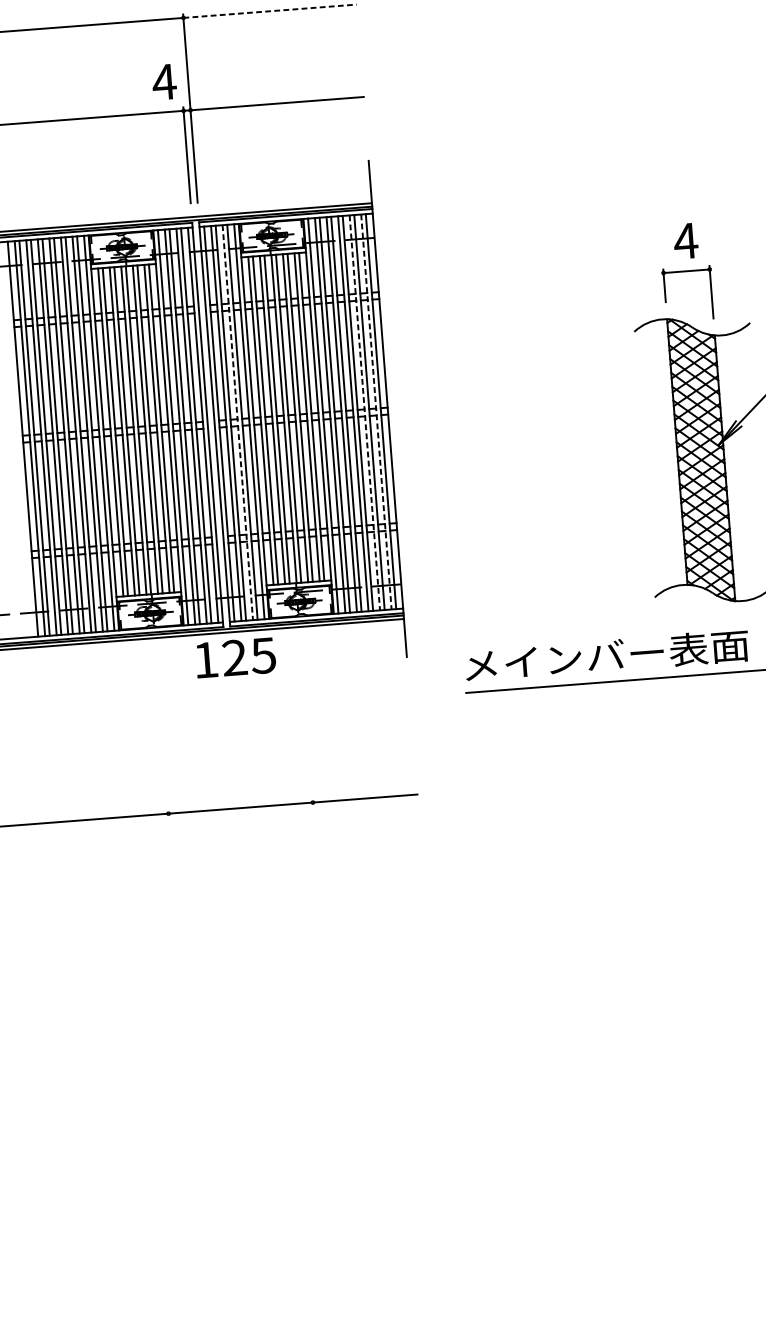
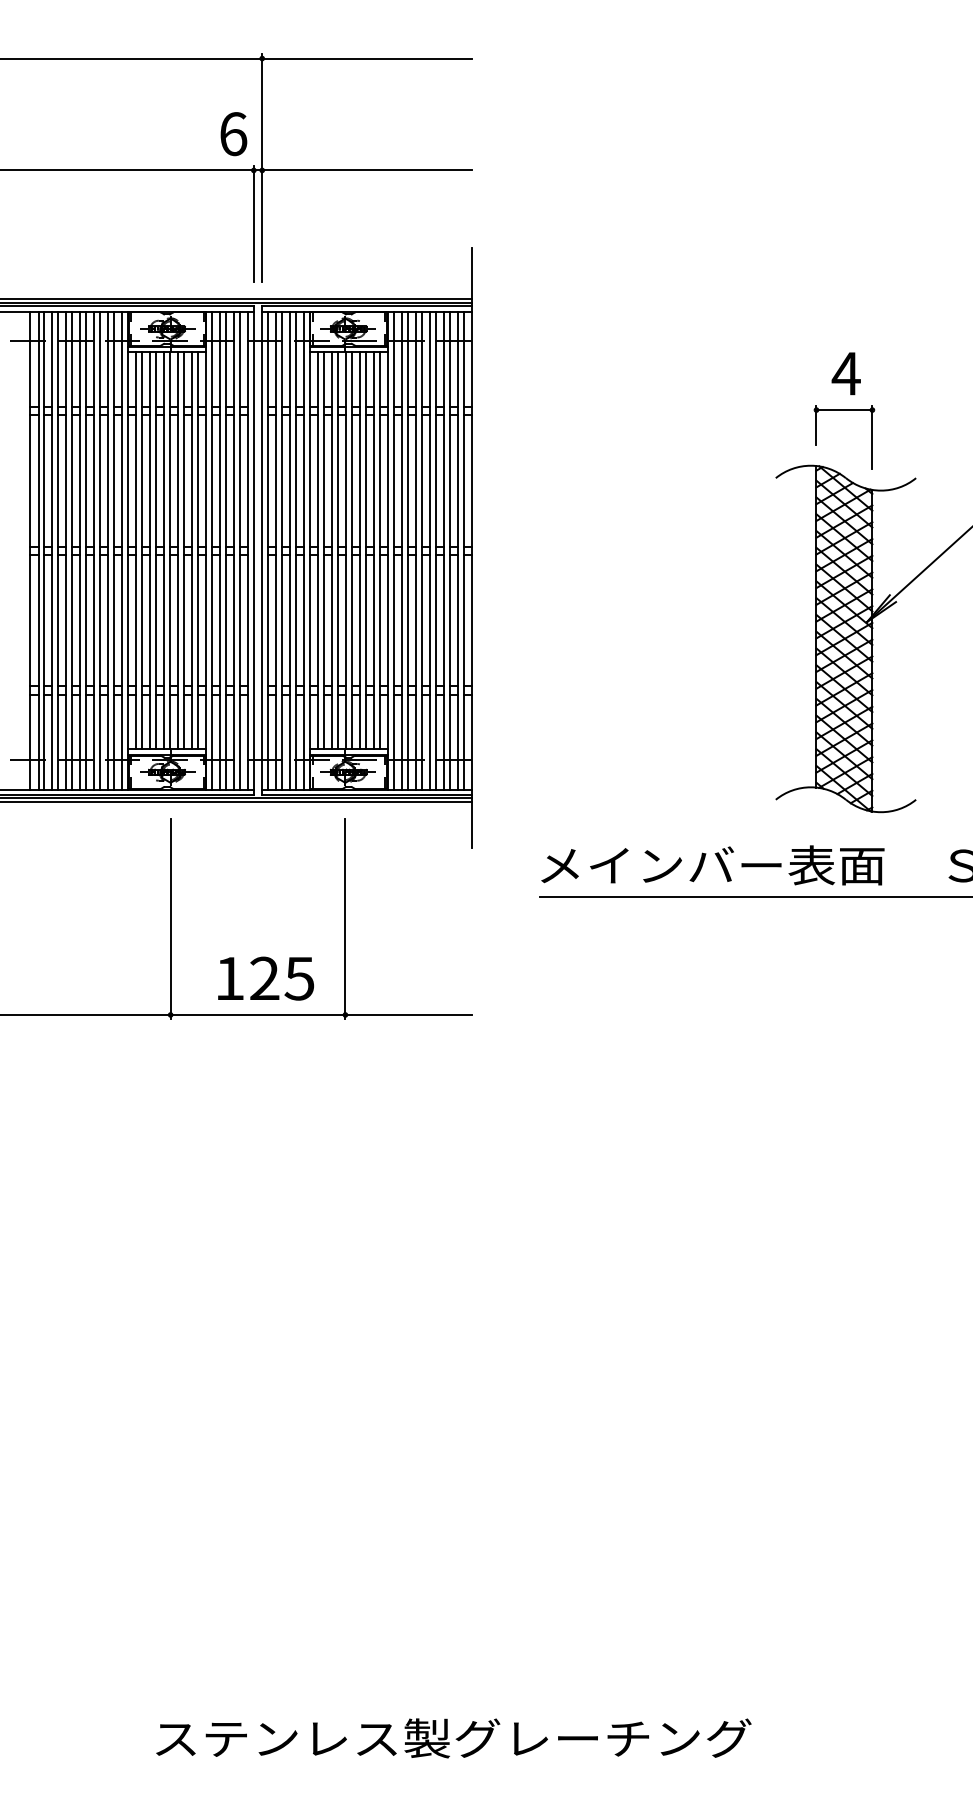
line: (270, 11) -> (367, 58), dashed -> solid
text: (163, 82) -> (232, 134), 4 -> 6
line: (376, 412) -> (457, 551), dashed -> solid
line: (364, 413) -> (443, 551), dashed -> solid
line: (238, 423) -> (290, 551), dashed -> solid
text: (235, 657) -> (265, 978), moved
line: (306, 723) -> (345, 919), added
line: (162, 734) -> (170, 919), added

